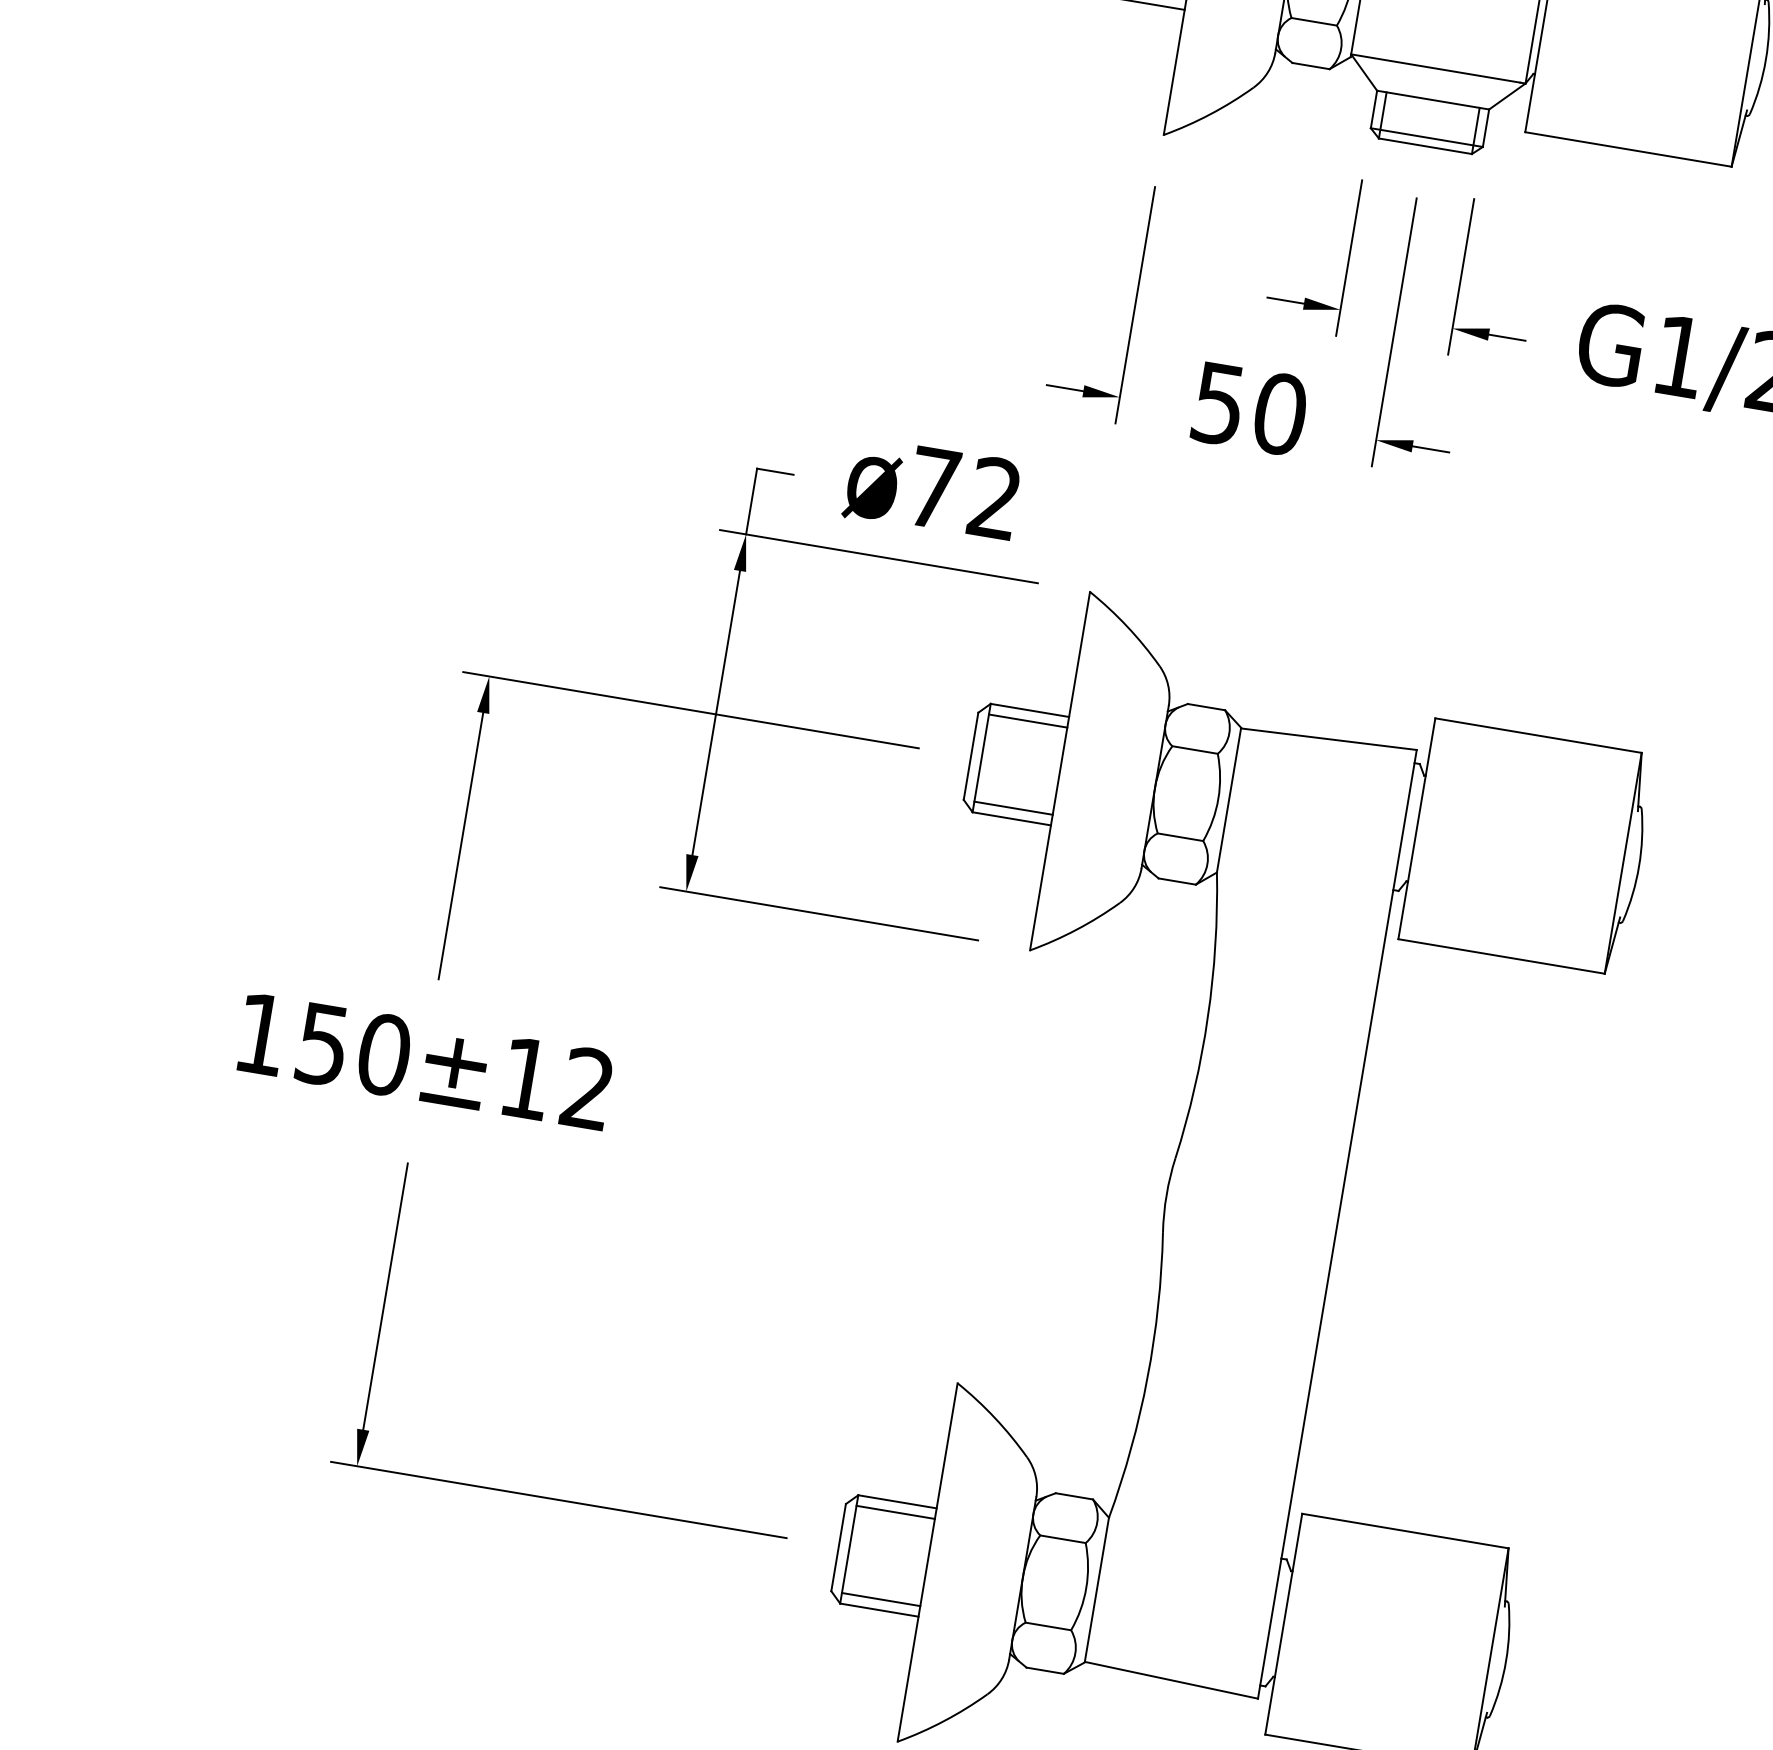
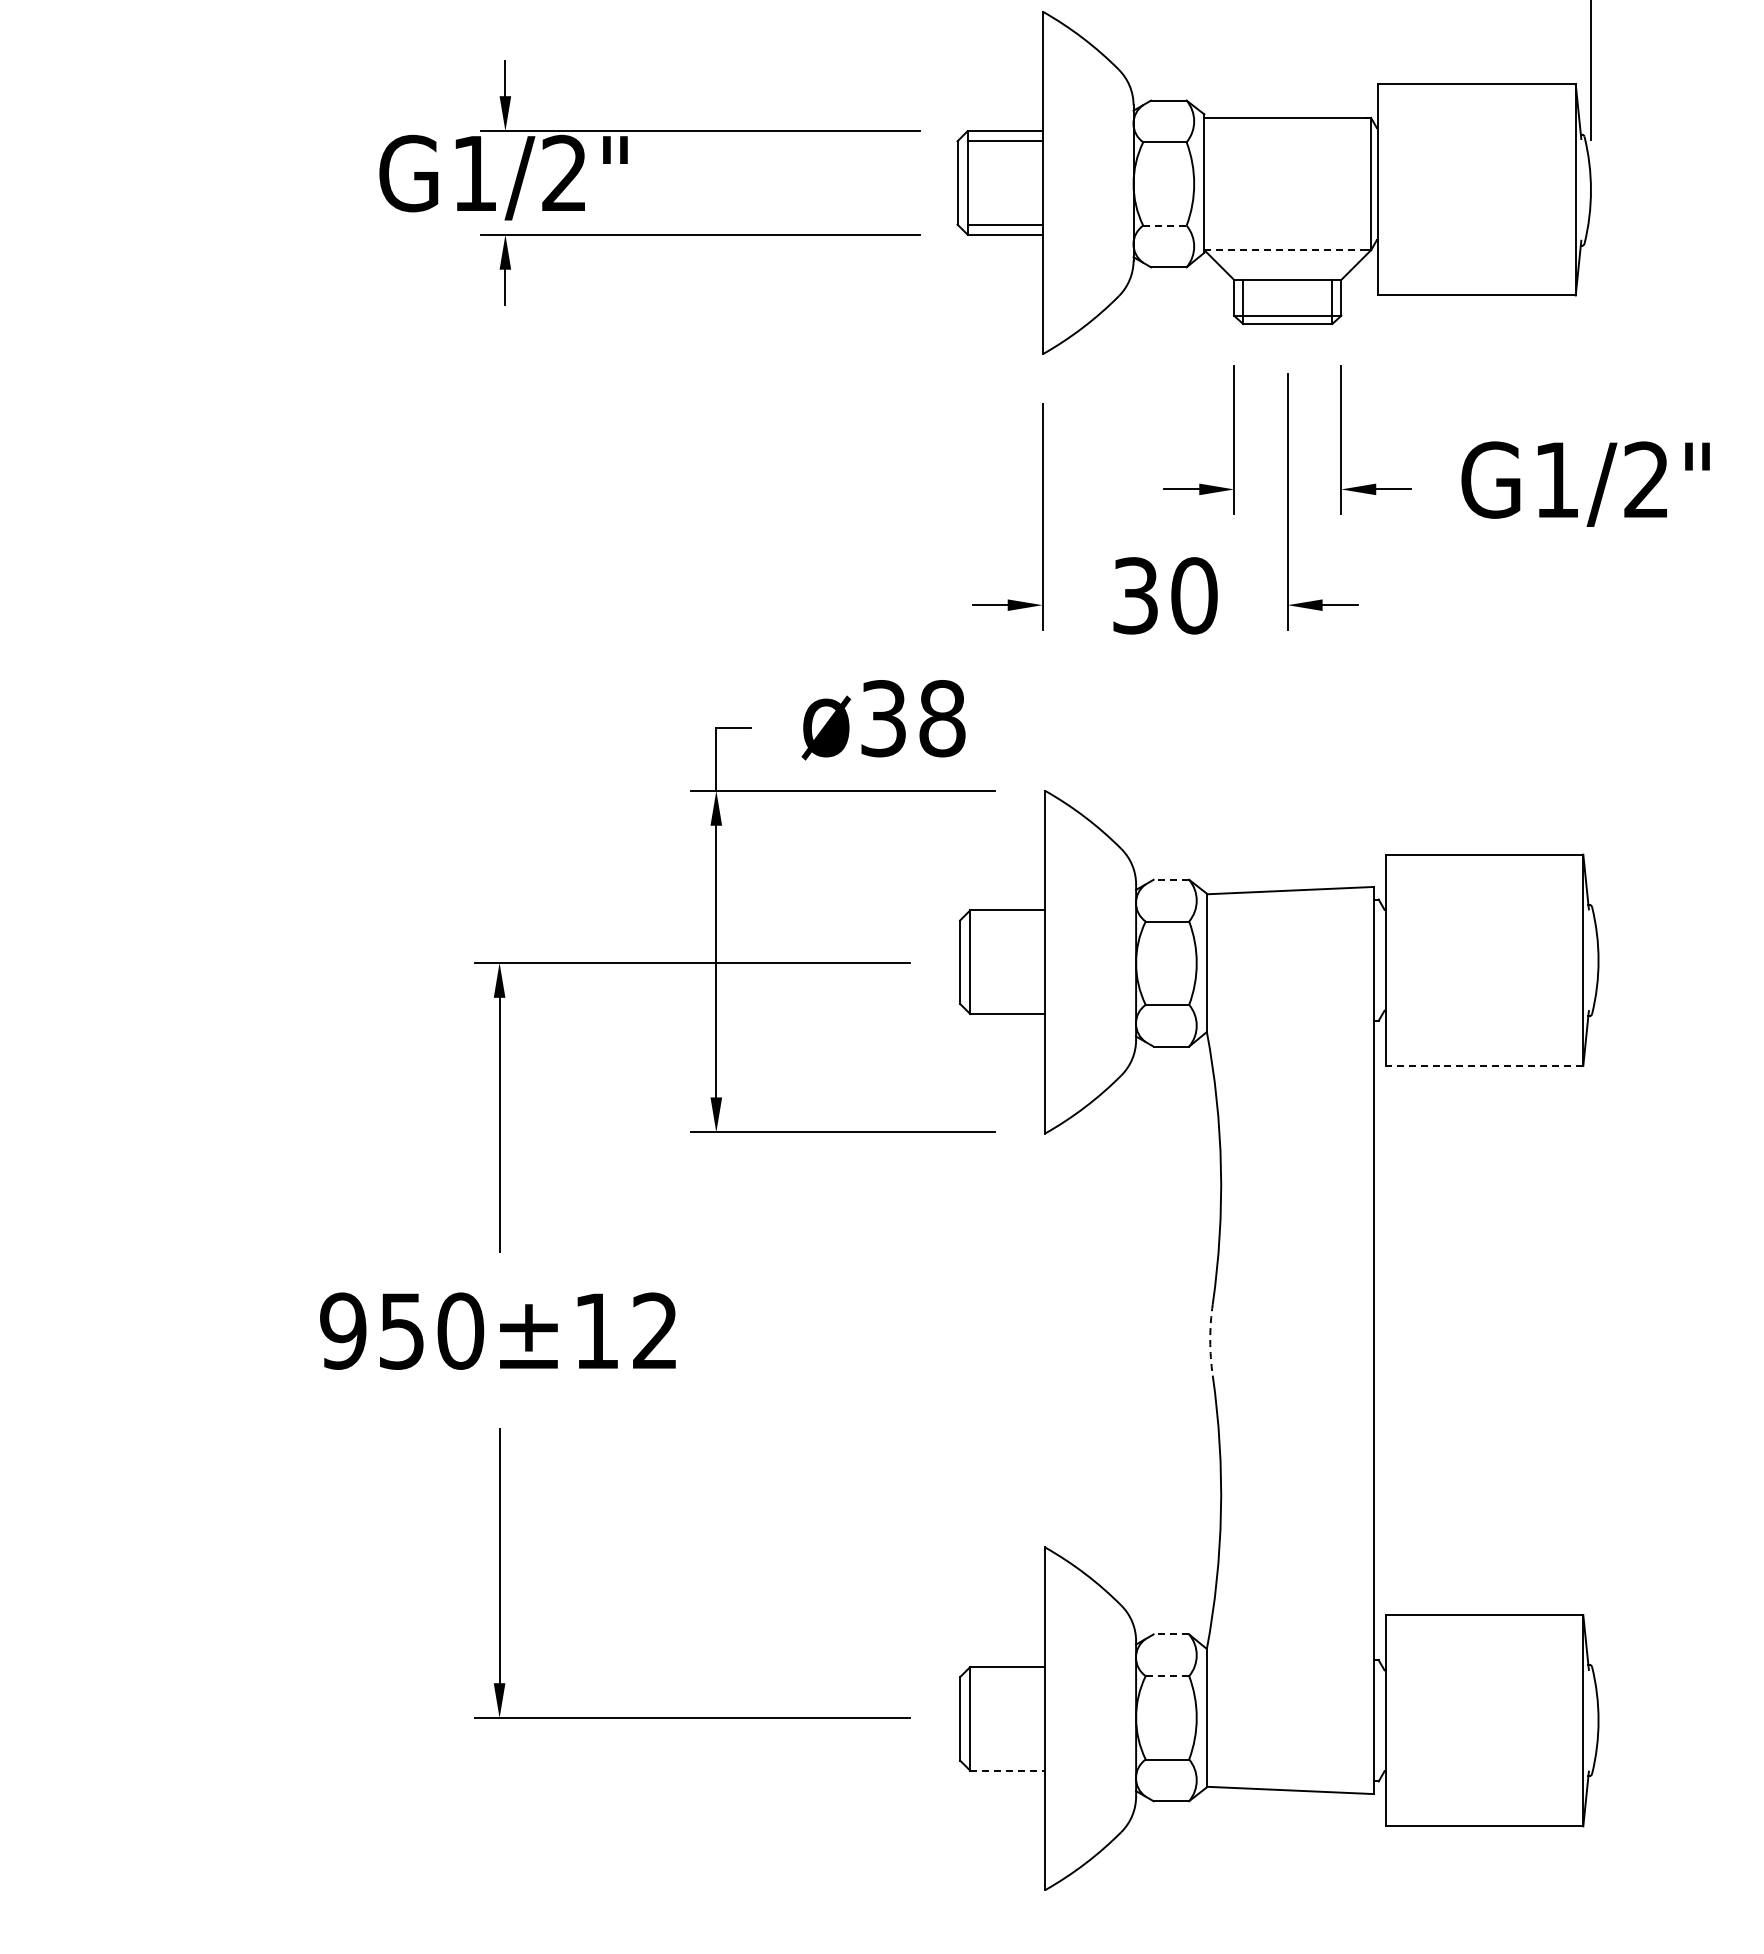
line: (1313, 21) -> (1164, 225), solid -> dashed
line: (1435, 68) -> (1285, 250), solid -> dashed
text: (1218, 403) -> (1135, 595), 50 -> 30
text: (964, 493) -> (913, 718), ø72 -> ø38
line: (1206, 706) -> (1171, 879), solid -> dashed
line: (1027, 720) -> (1007, 920), removed
line: (1013, 807) -> (1007, 1003), removed
line: (1501, 956) -> (1484, 1065), solid -> dashed
text: (261, 1033) -> (343, 1330), 150±12 -> 950±12
arc: (1166, 1194) -> (1210, 1339), solid -> dashed
line: (1074, 1496) -> (1171, 1634), solid -> dashed
line: (895, 1512) -> (1007, 1677), removed
line: (1062, 1539) -> (1167, 1676), solid -> dashed
line: (880, 1599) -> (1007, 1760), removed
line: (880, 1610) -> (1008, 1770), solid -> dashed

